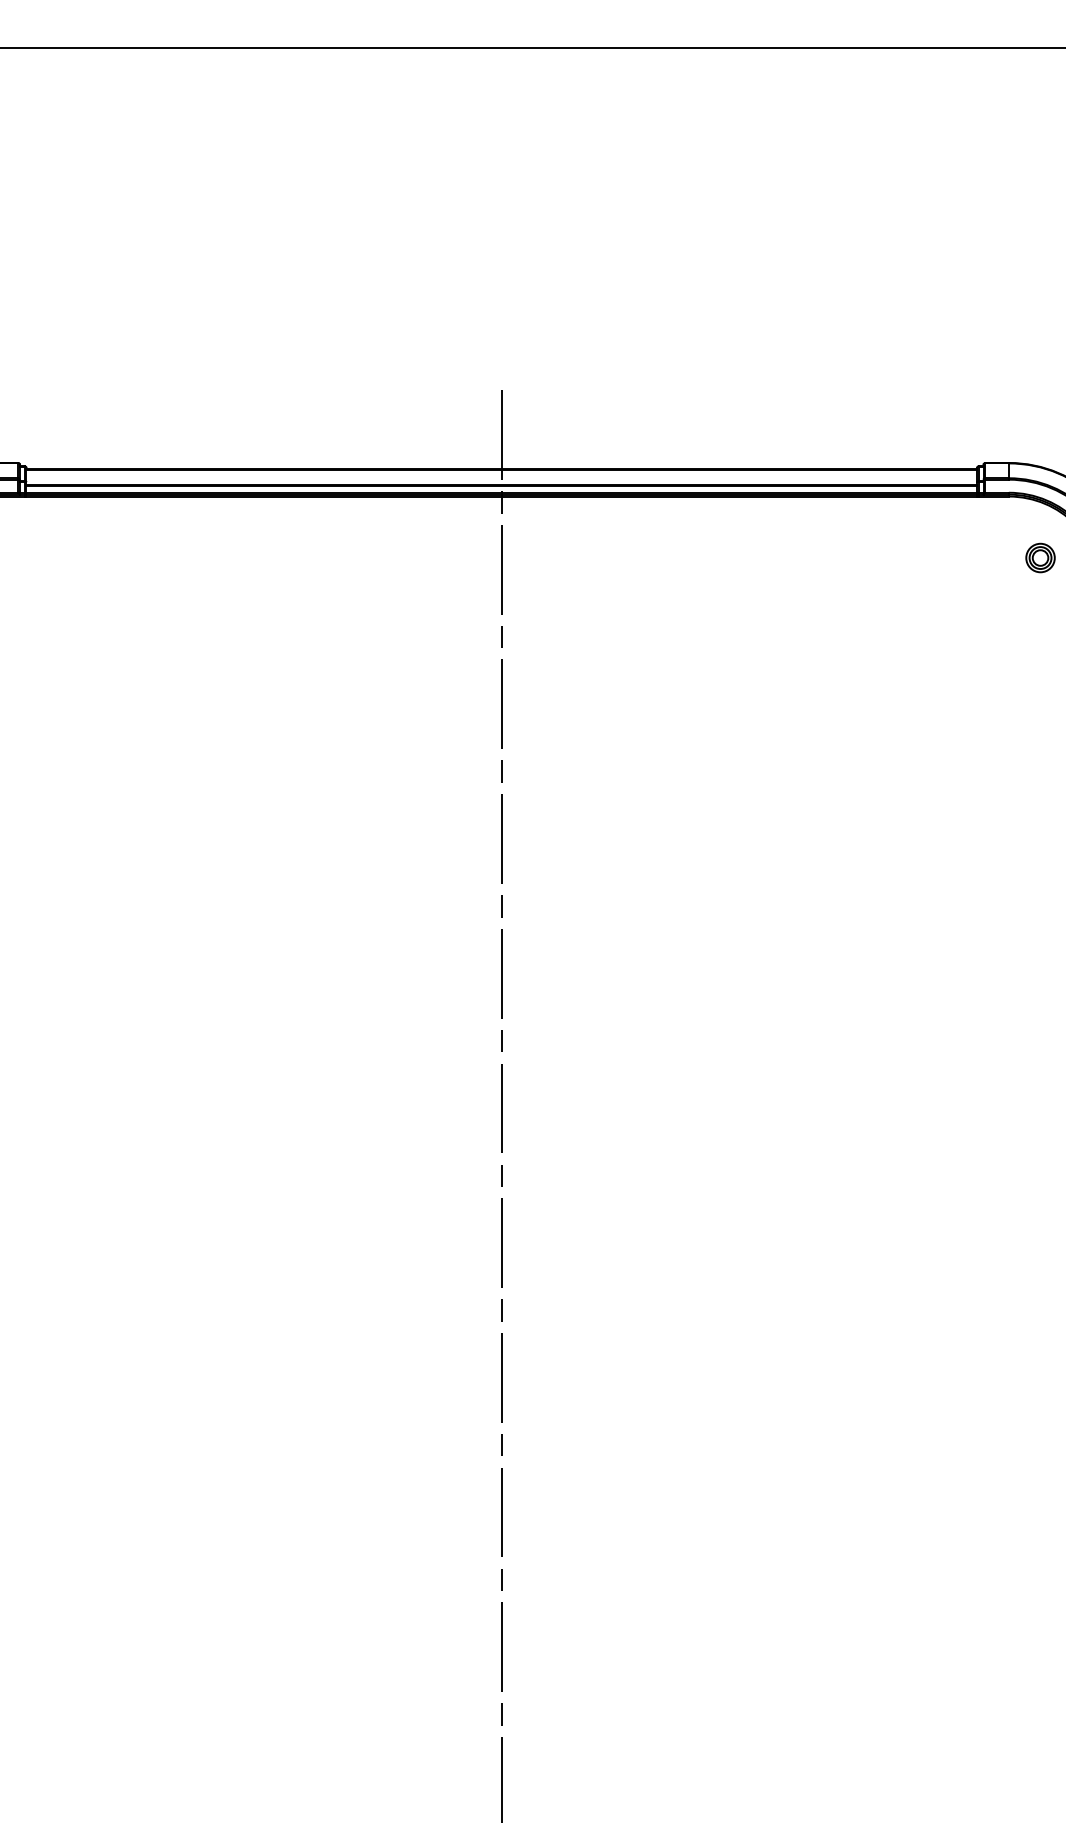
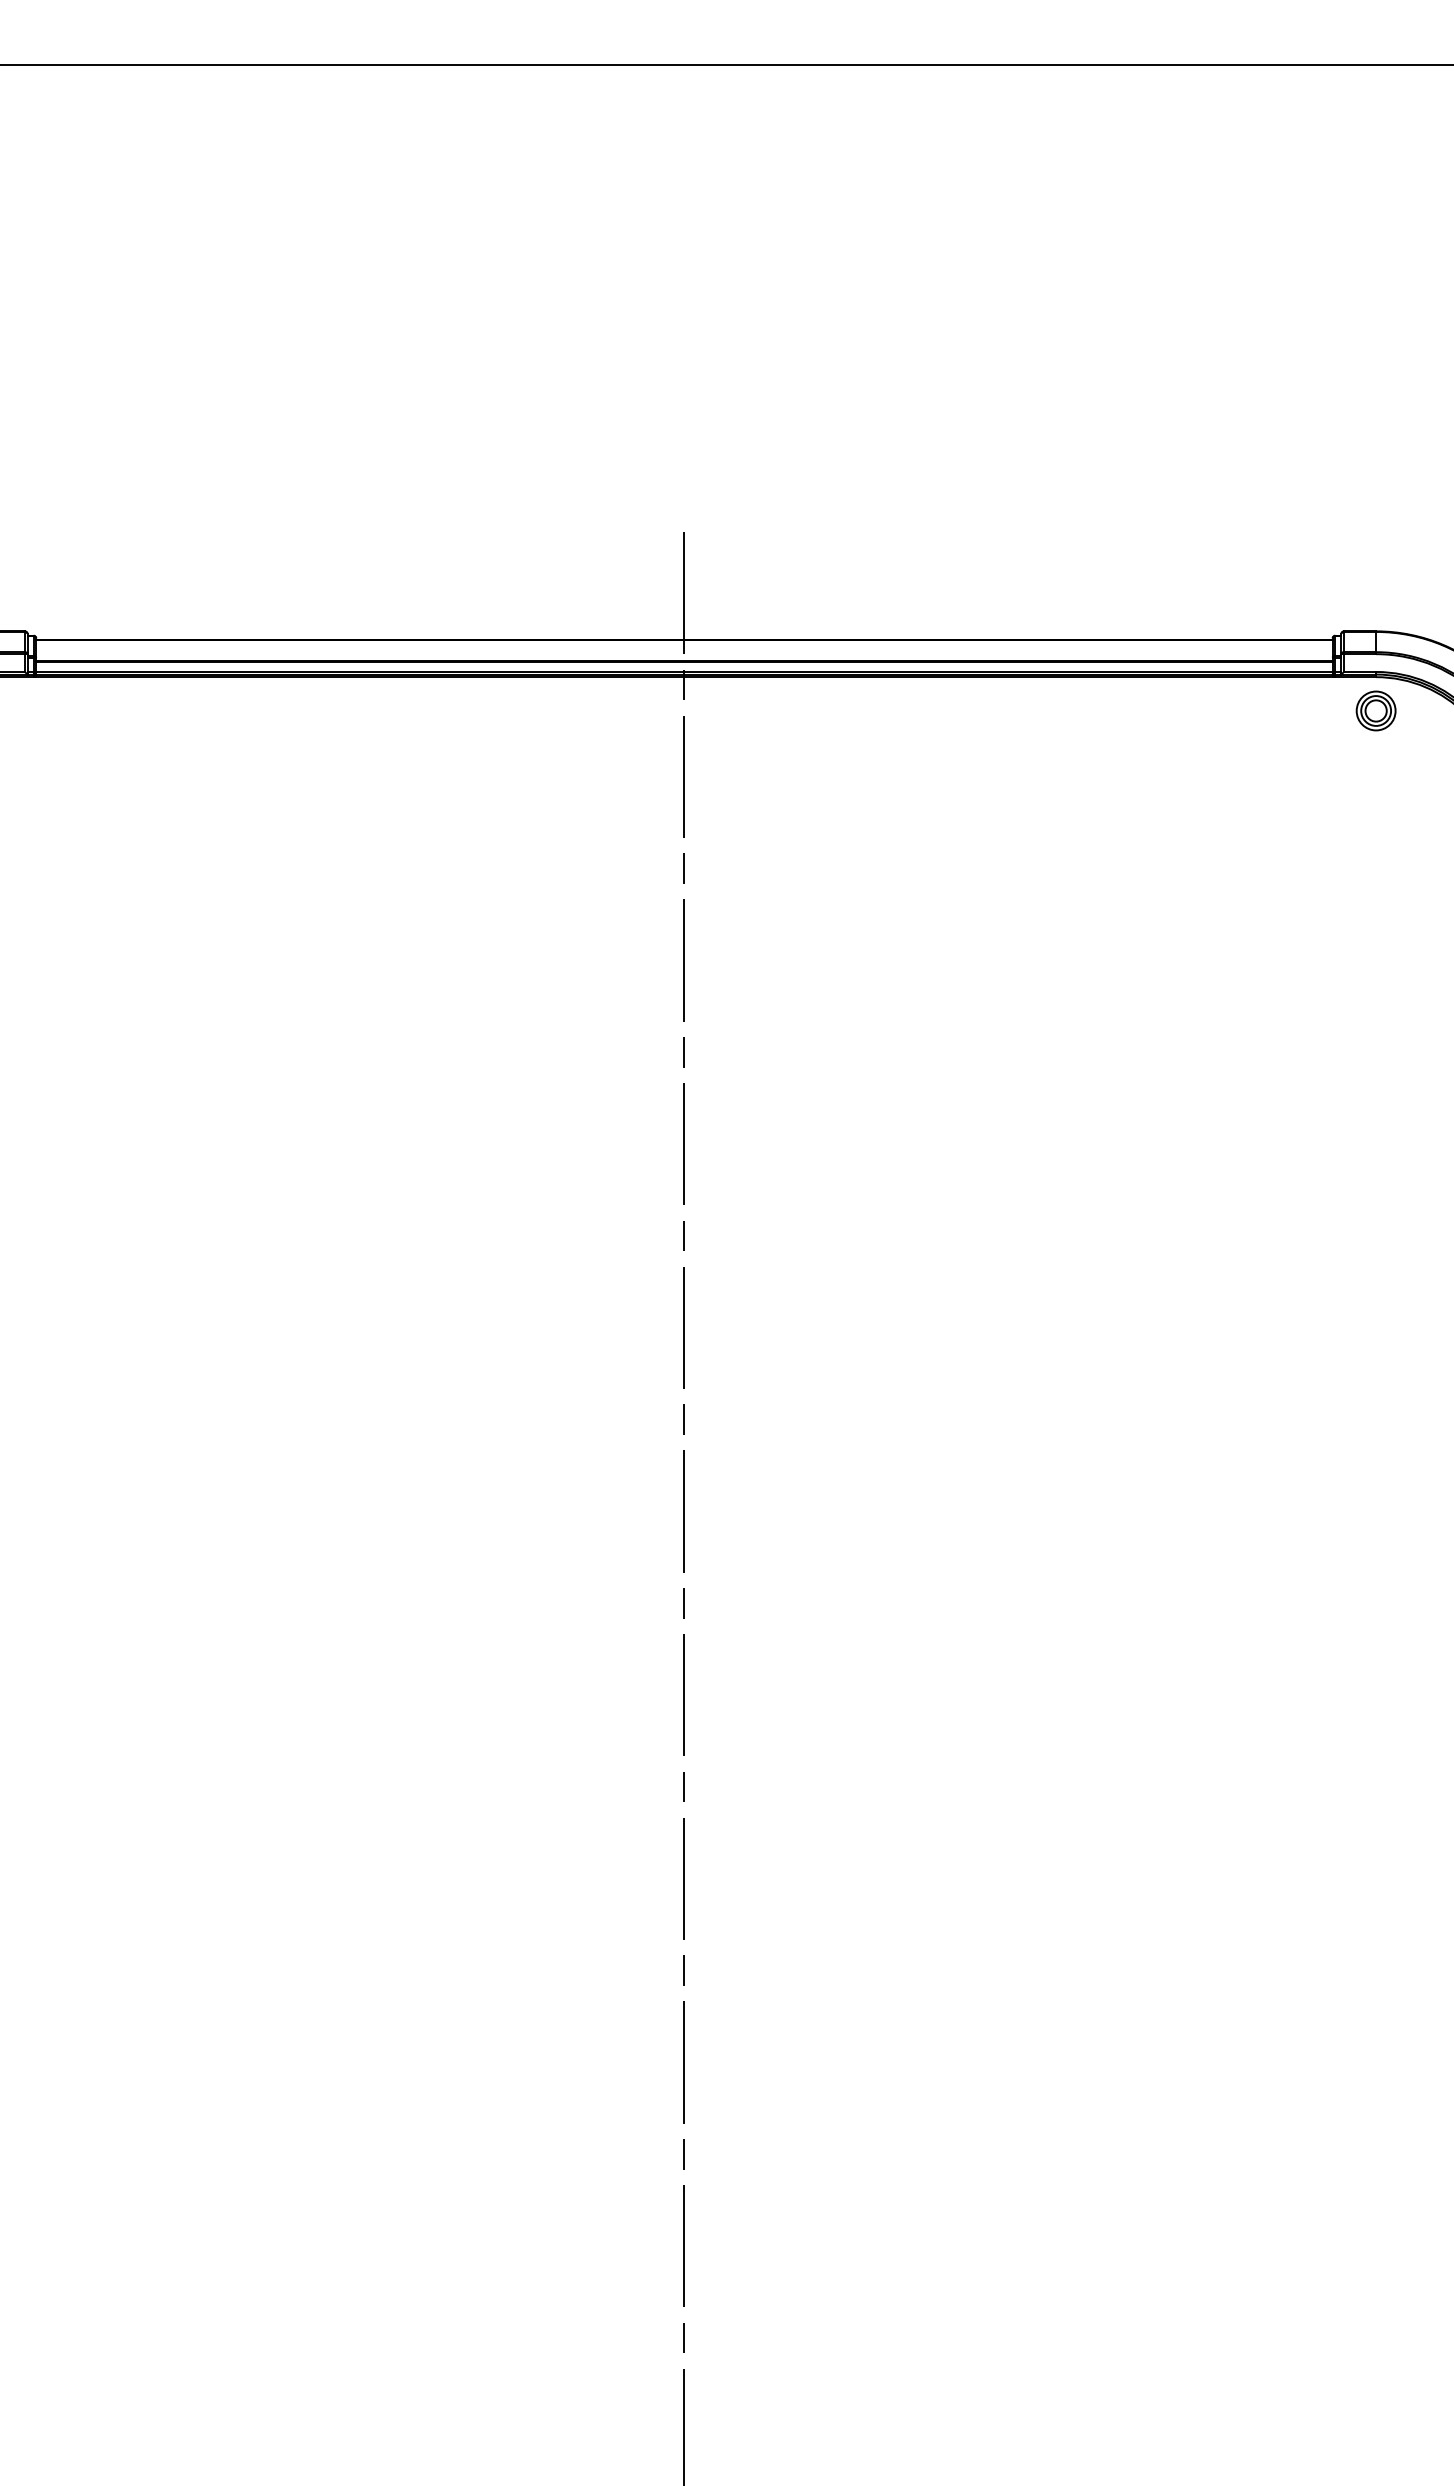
part: (1040, 557) -> (1375, 710), moved

